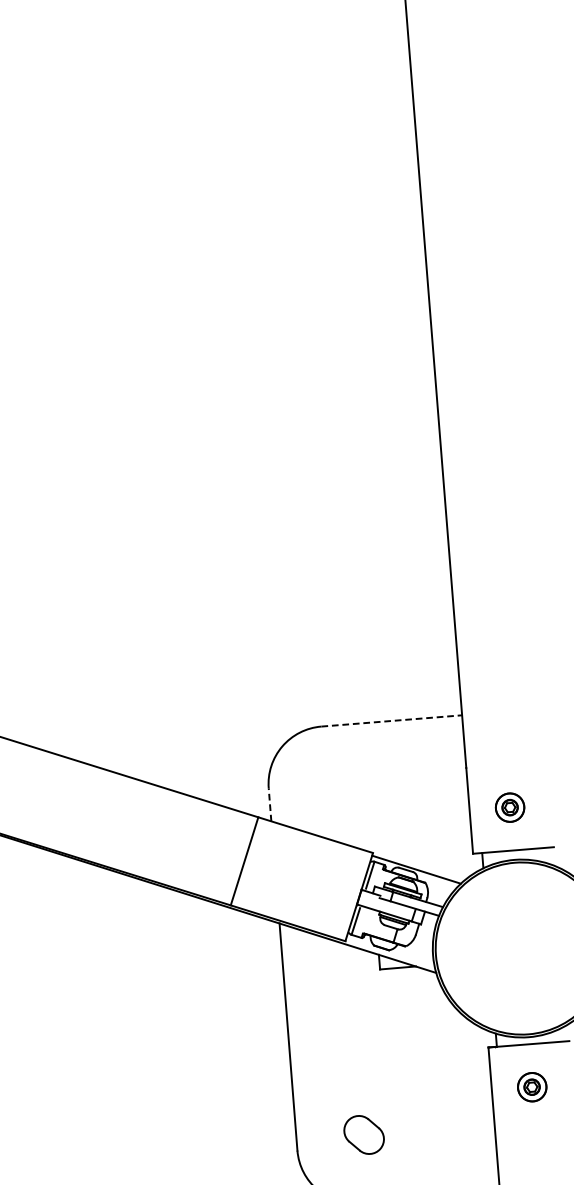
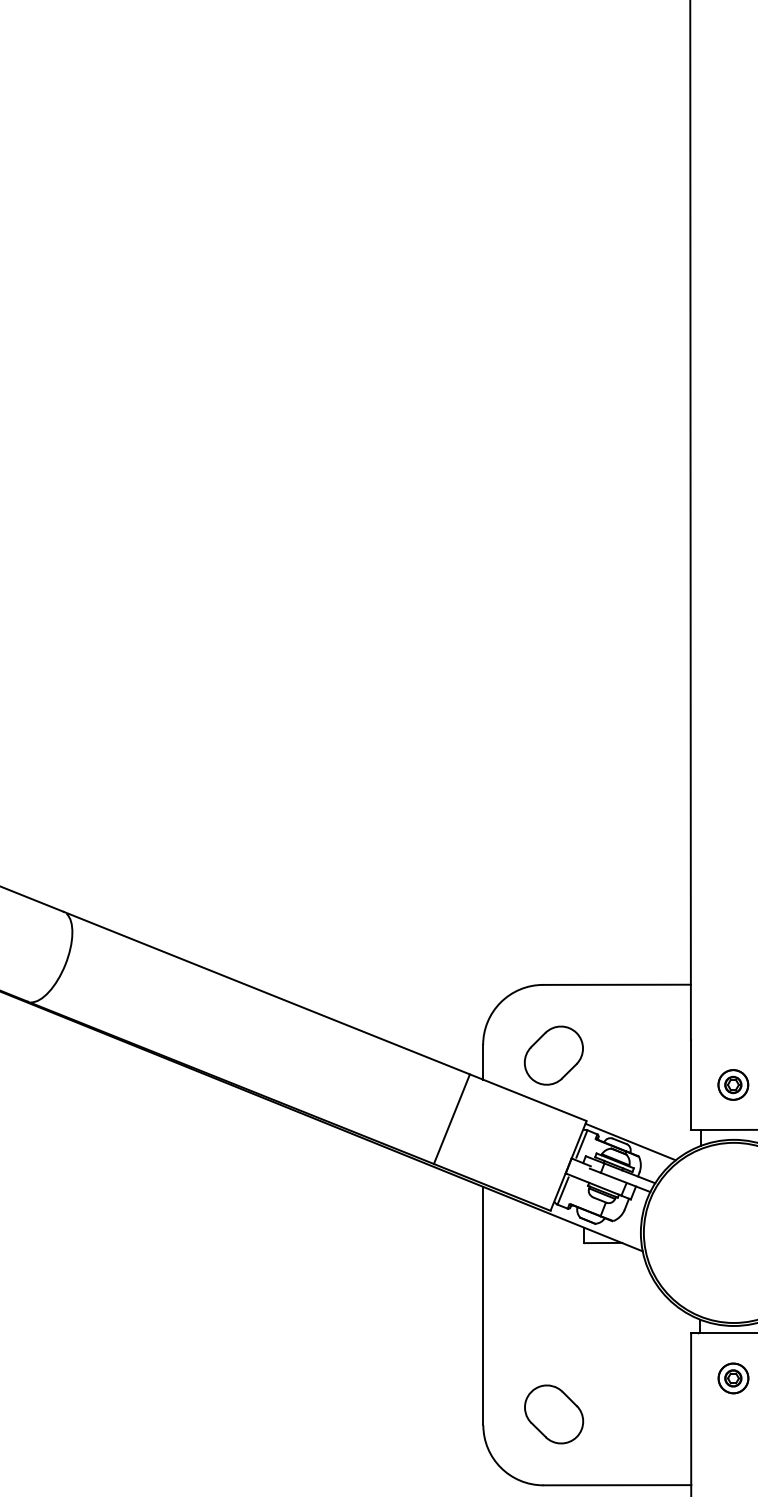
line: (392, 720) -> (617, 984), dashed -> solid
part: (336, 793) -> (553, 1055), added
line: (270, 804) -> (483, 1061), dashed -> solid
part: (364, 1134) -> (554, 1414), size x1.43

